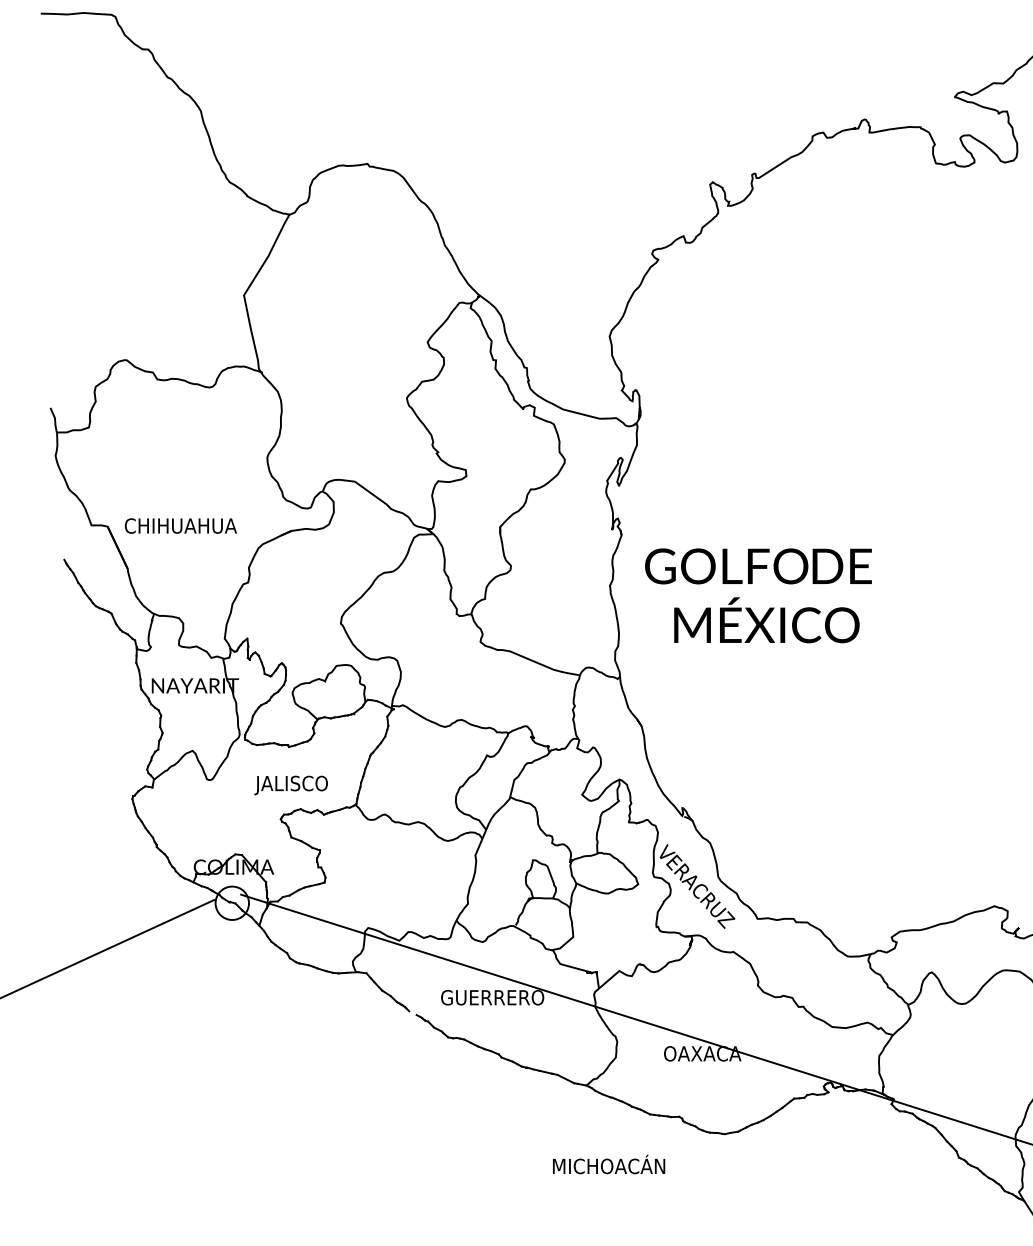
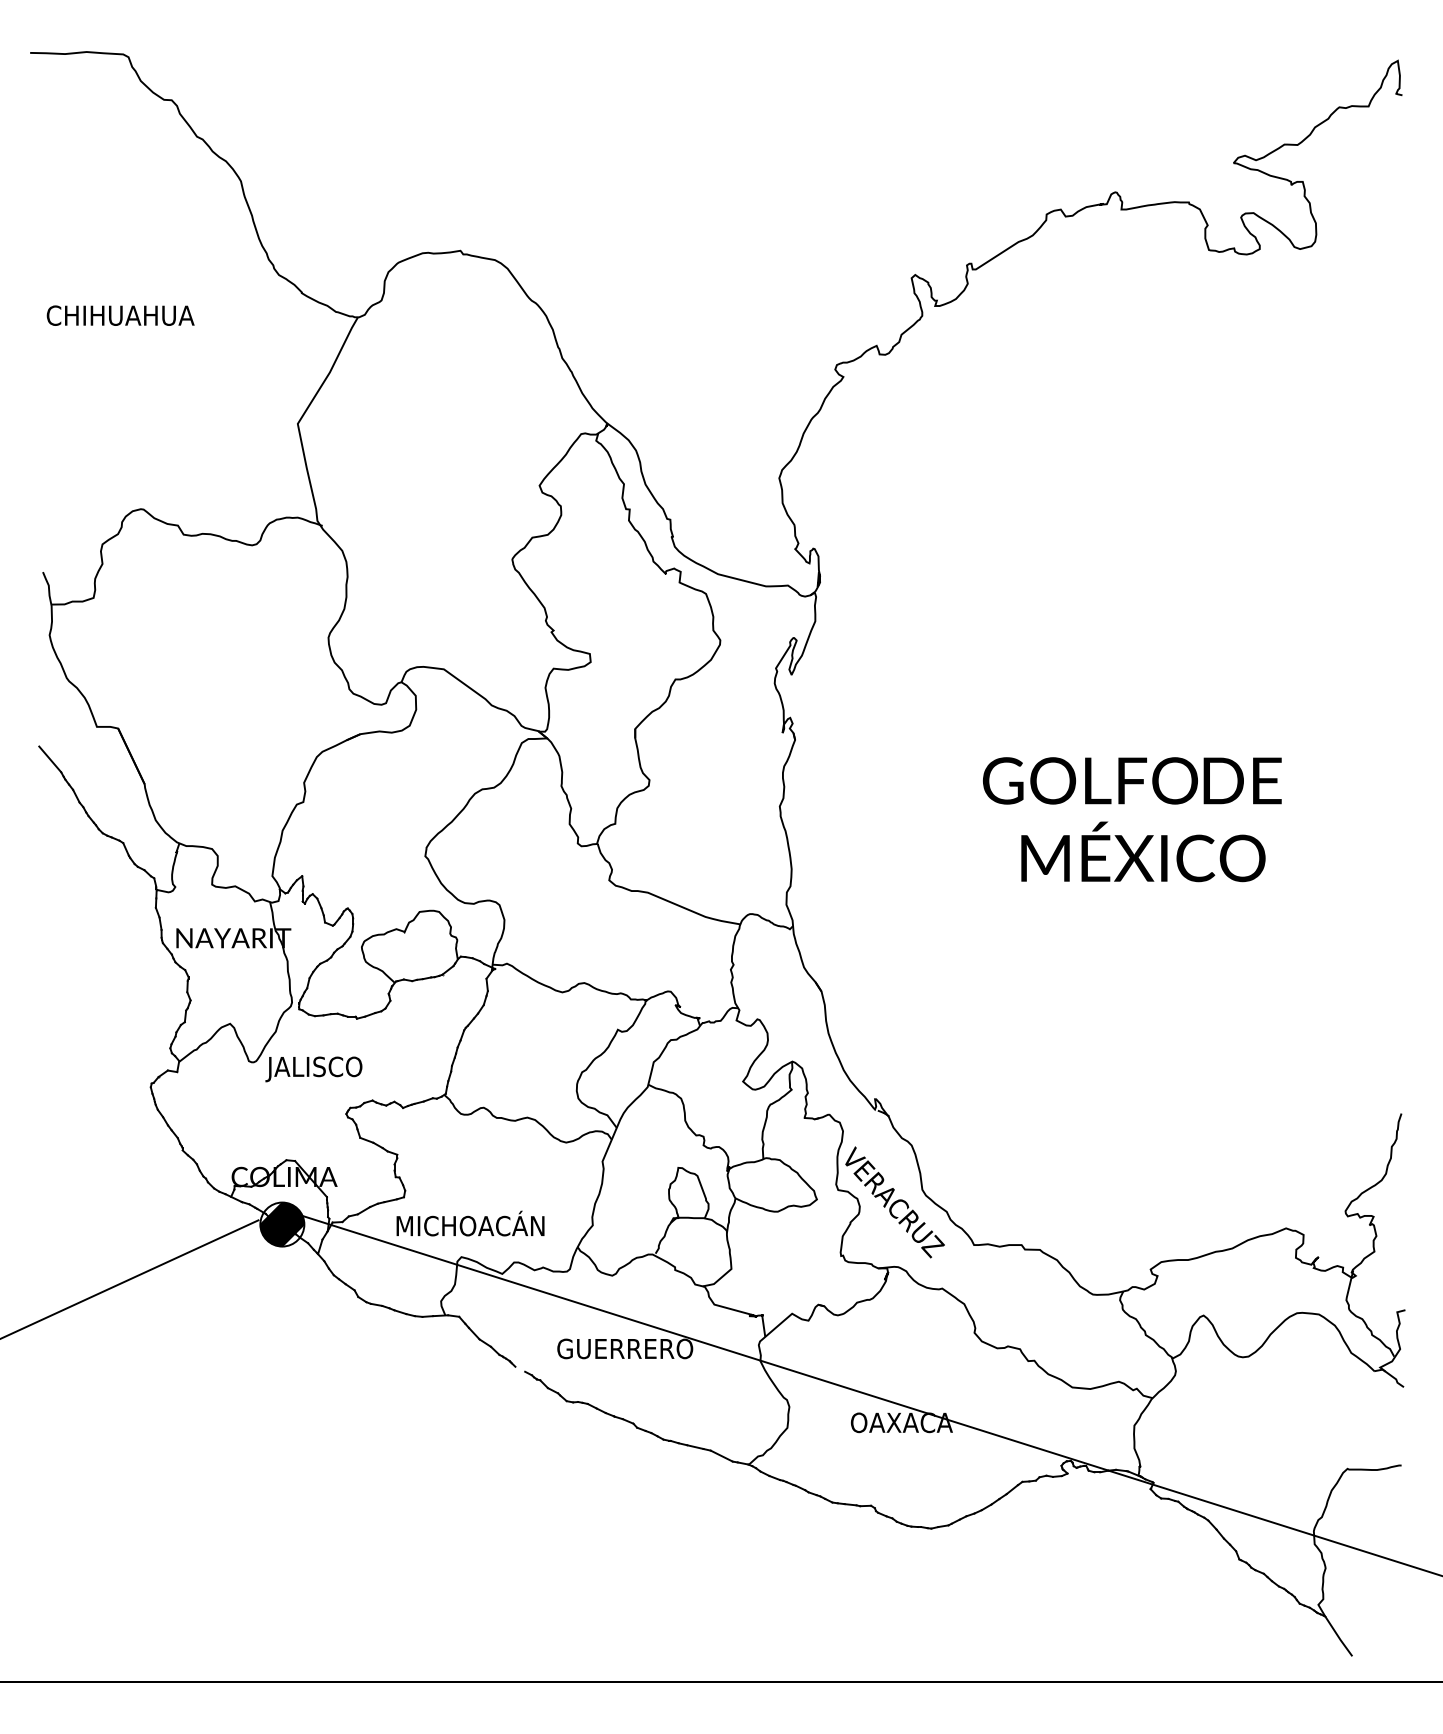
text: (180, 525) -> (120, 315), moved
line: (56, 550) -> (50, 759), added
text: (758, 595) -> (1132, 819), moved
text: (290, 785) -> (313, 1069), moved
hatch: (232, 903) -> (282, 1224), added
text: (609, 1164) -> (470, 1223), moved

